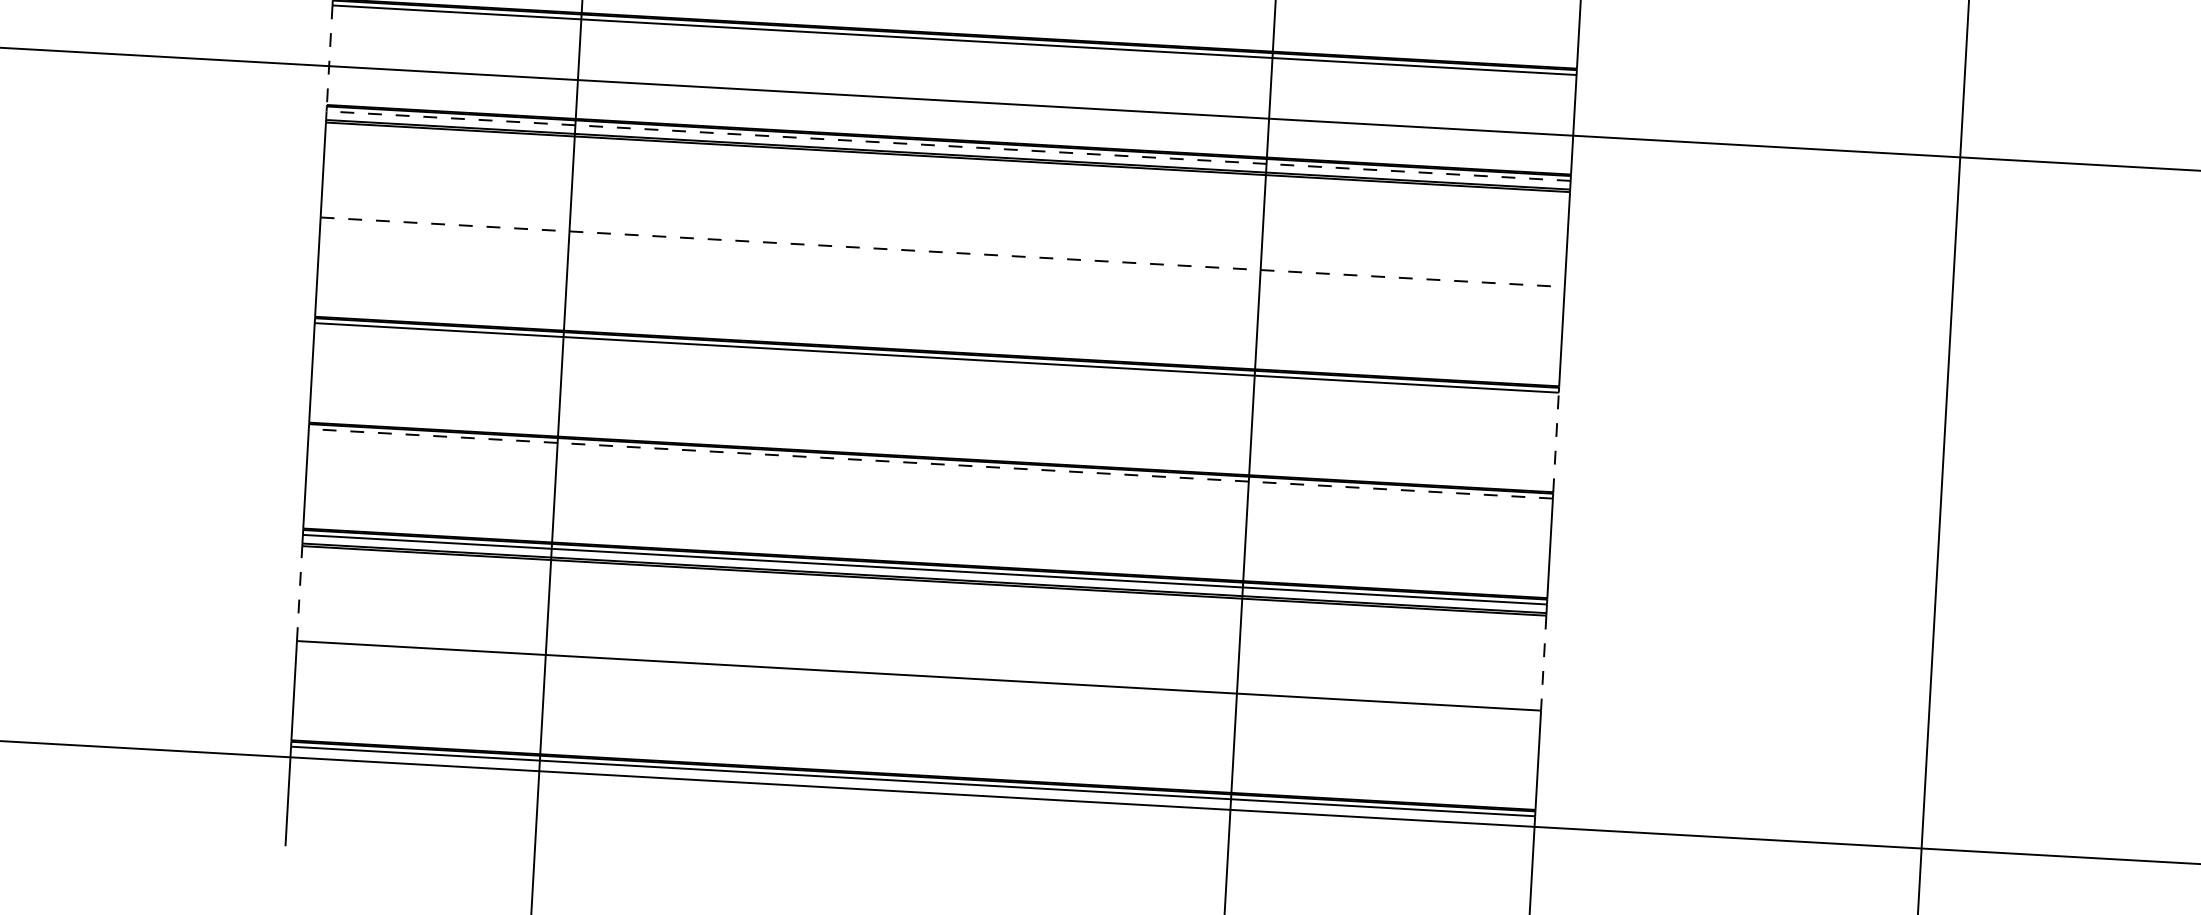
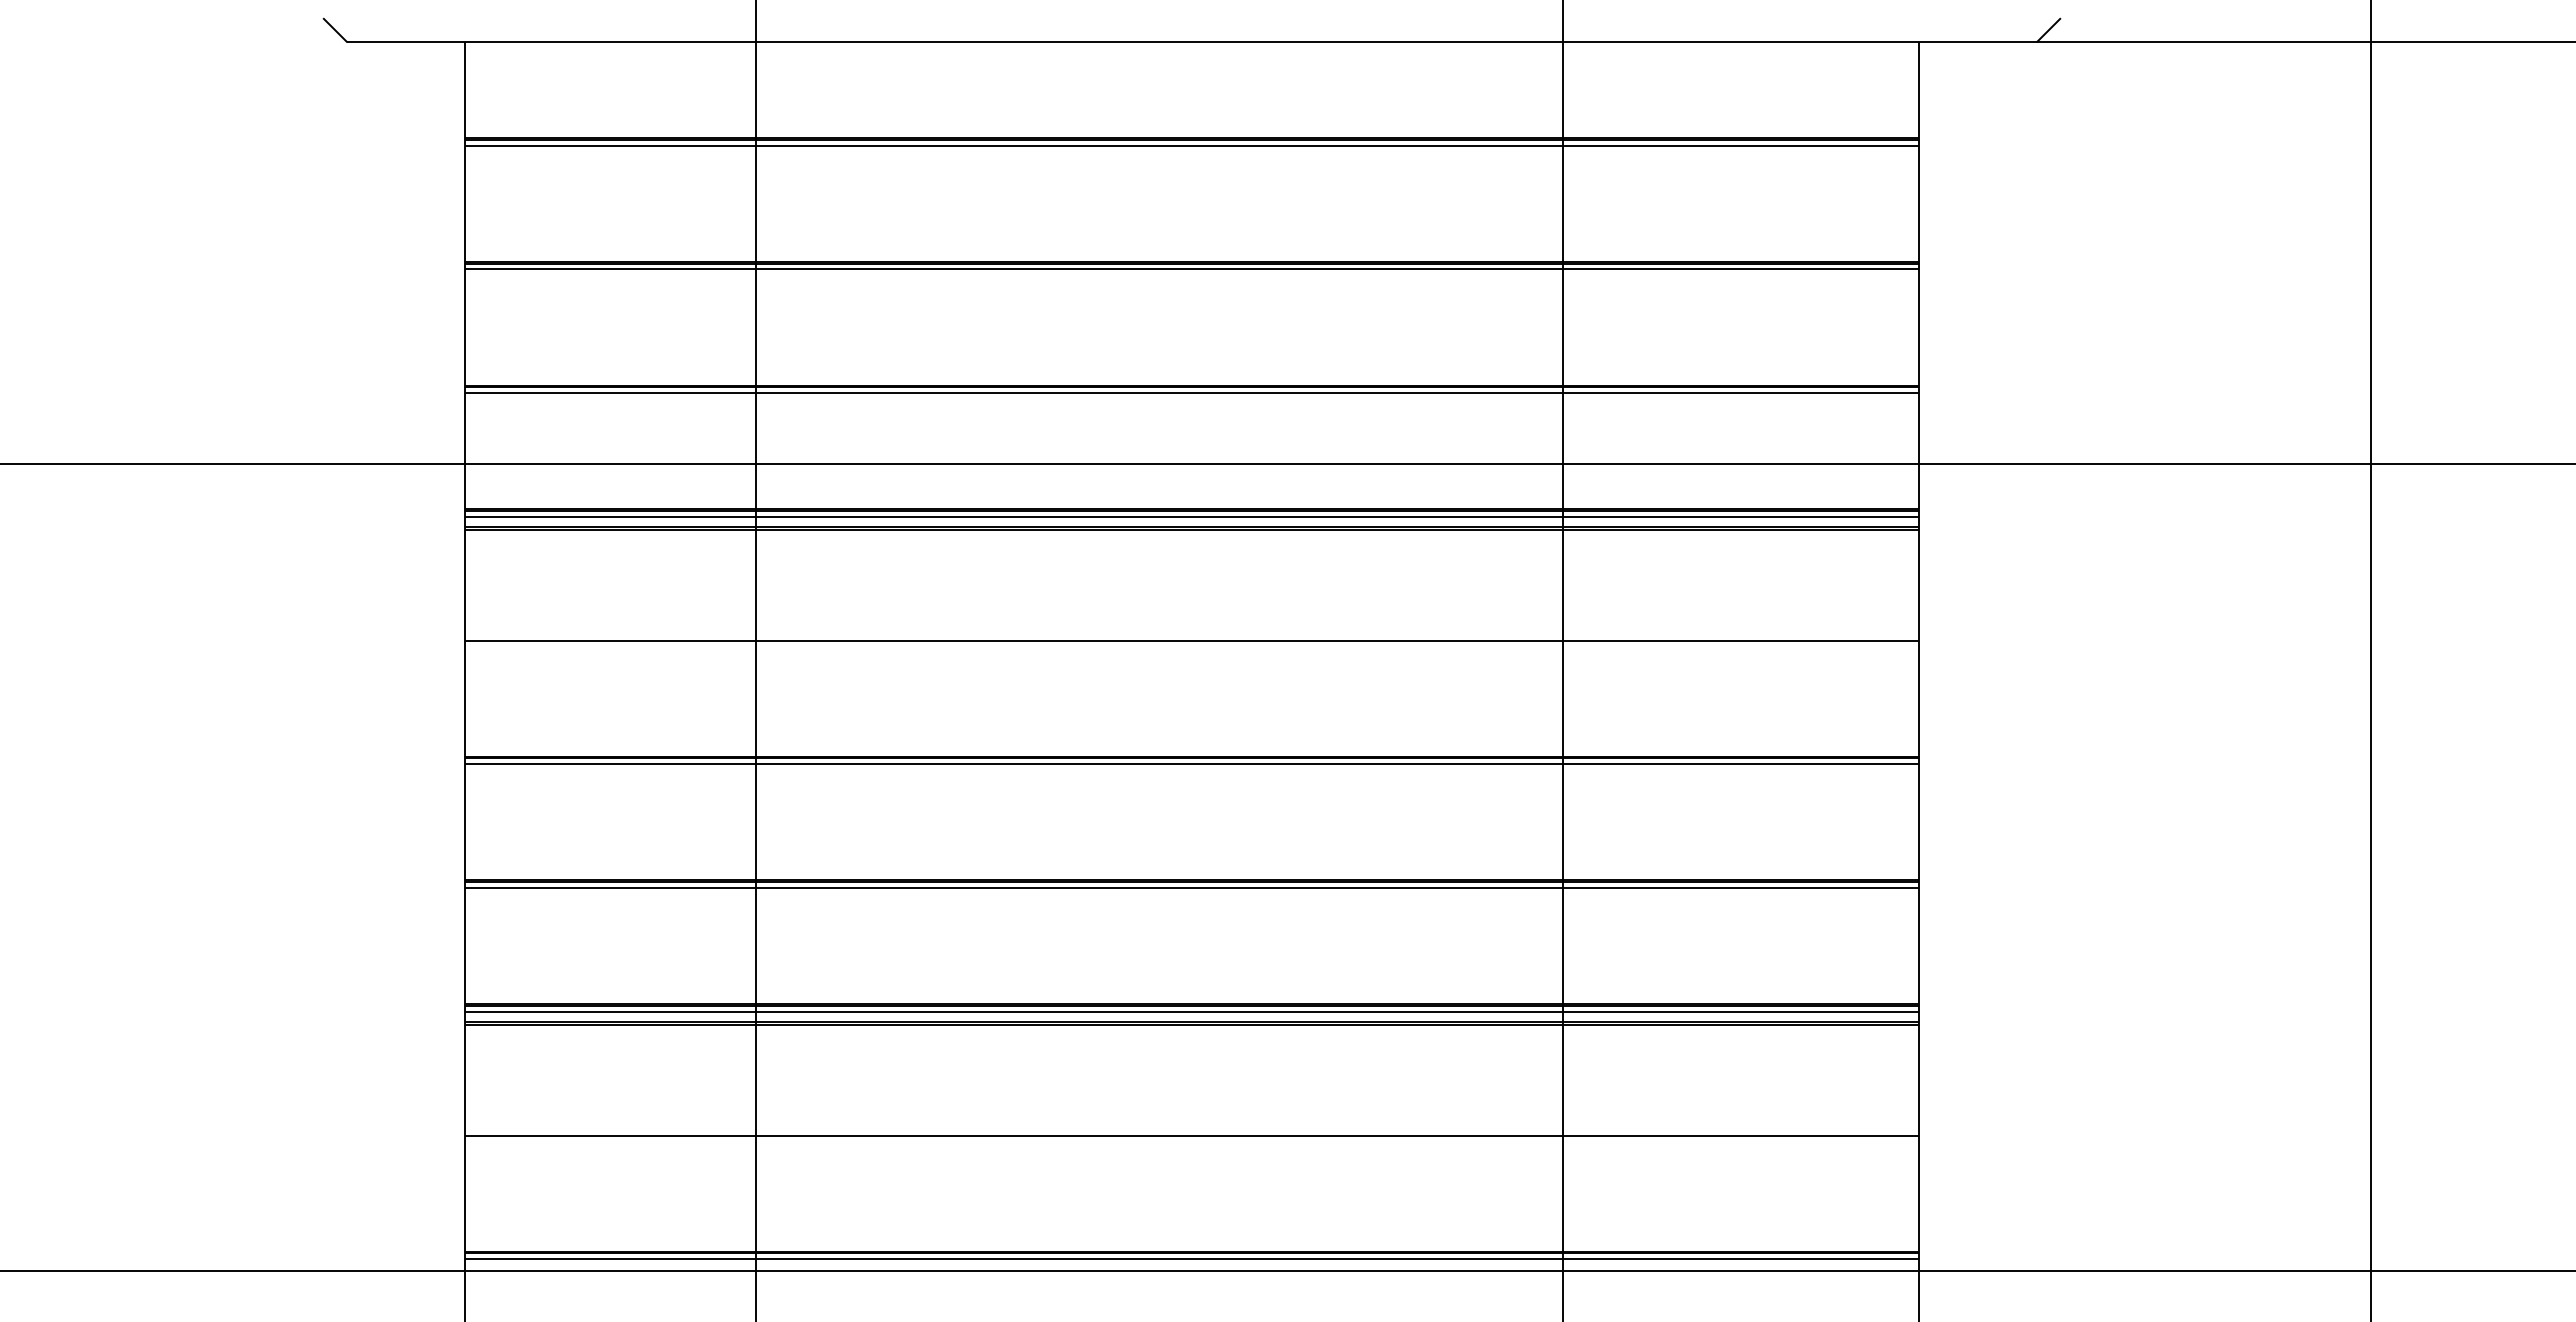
line: (329, 55) -> (465, 451), dashed -> solid
line: (949, 145) -> (1192, 516), dashed -> solid
line: (943, 252) -> (1192, 640), dashed -> solid
line: (1555, 441) -> (1918, 821), dashed -> solid
line: (931, 463) -> (1192, 887), dashed -> solid
line: (299, 593) -> (465, 1079), dashed -> solid
line: (1543, 663) -> (1918, 1080), dashed -> solid

